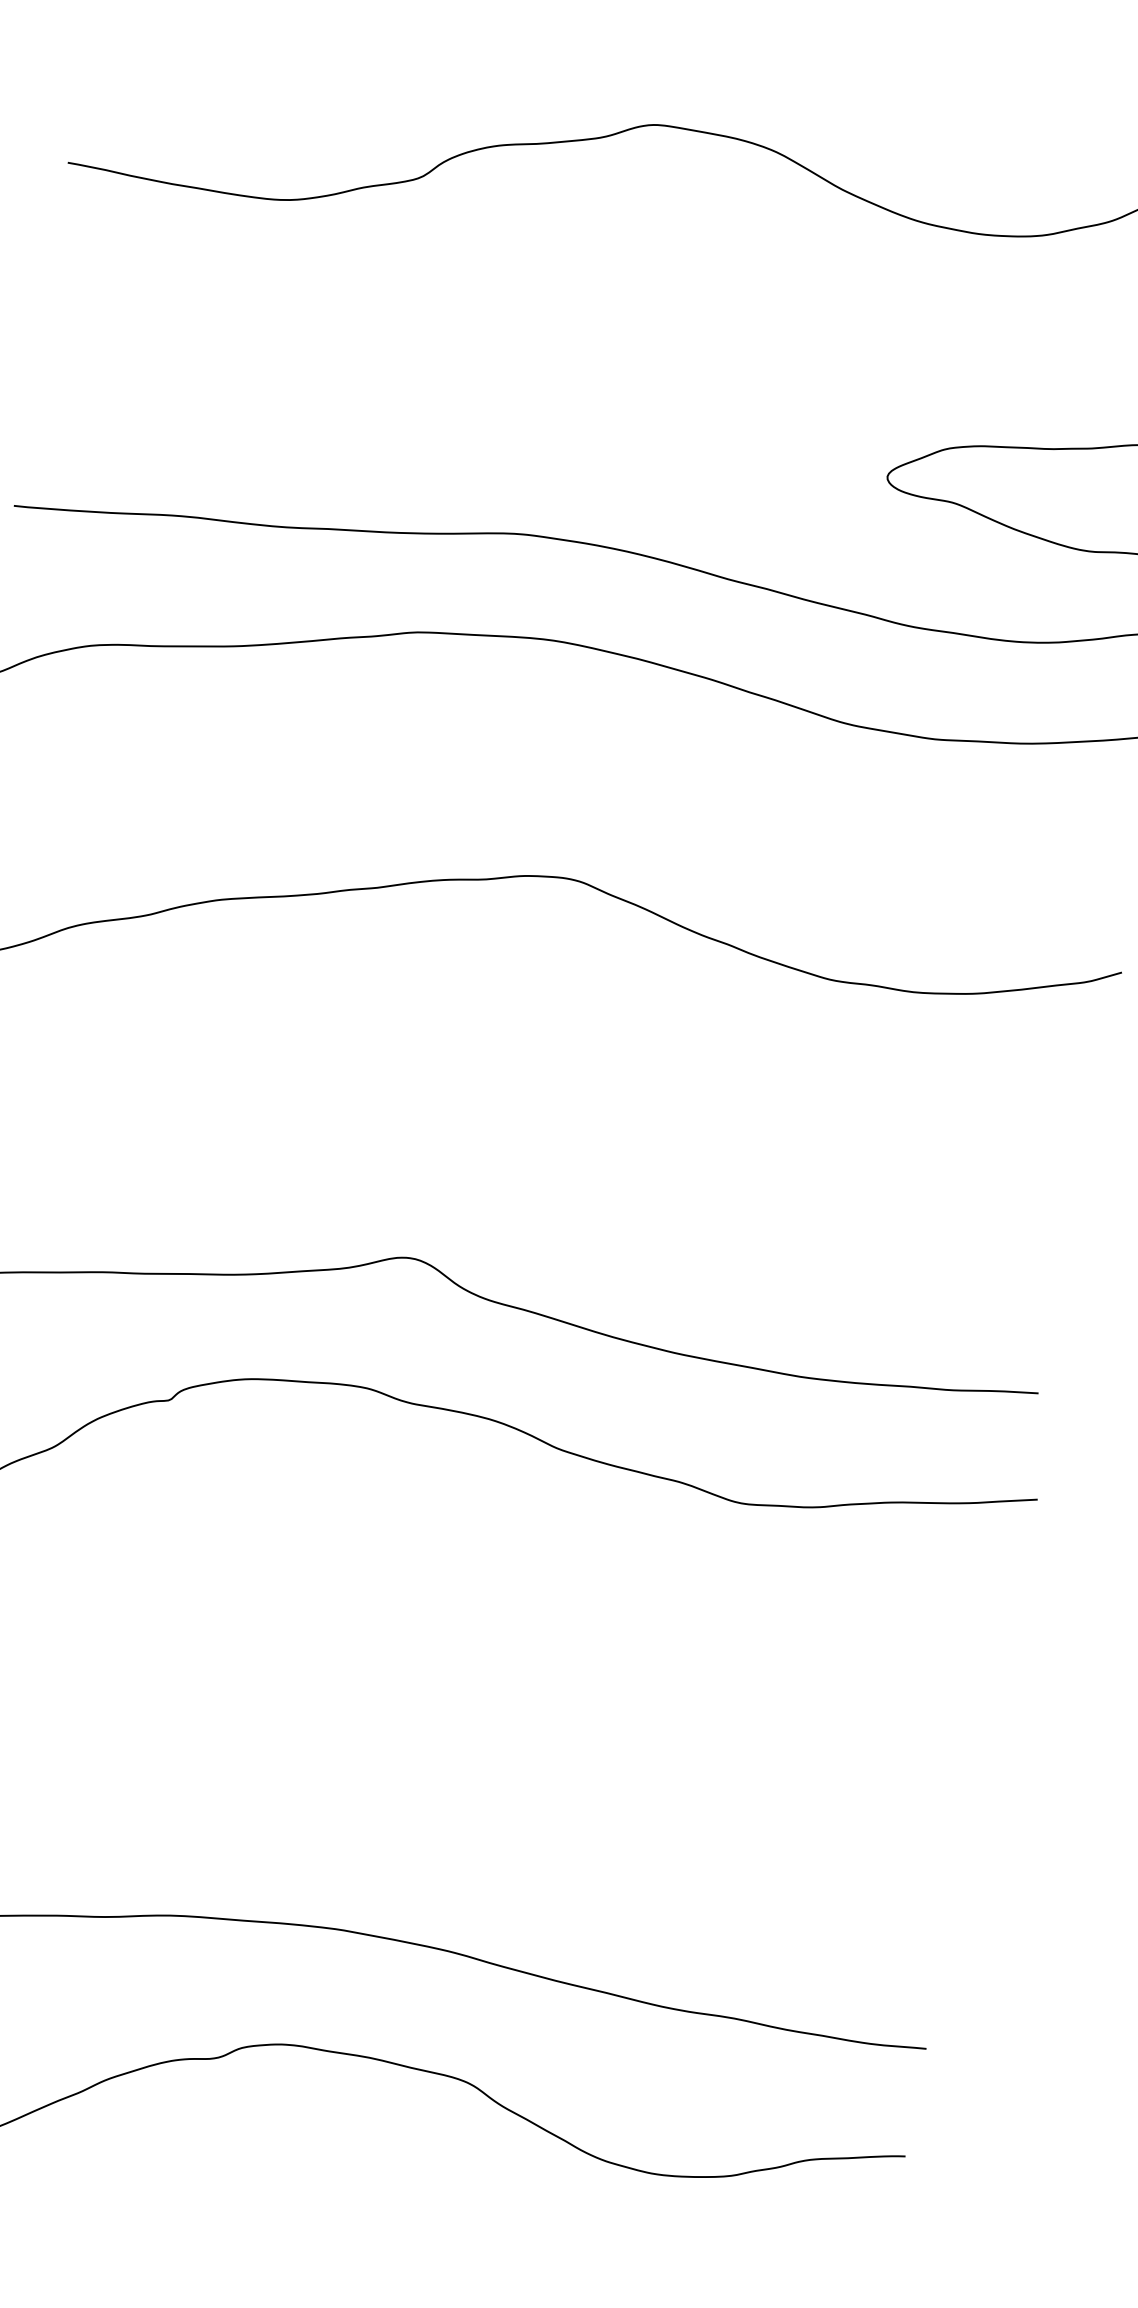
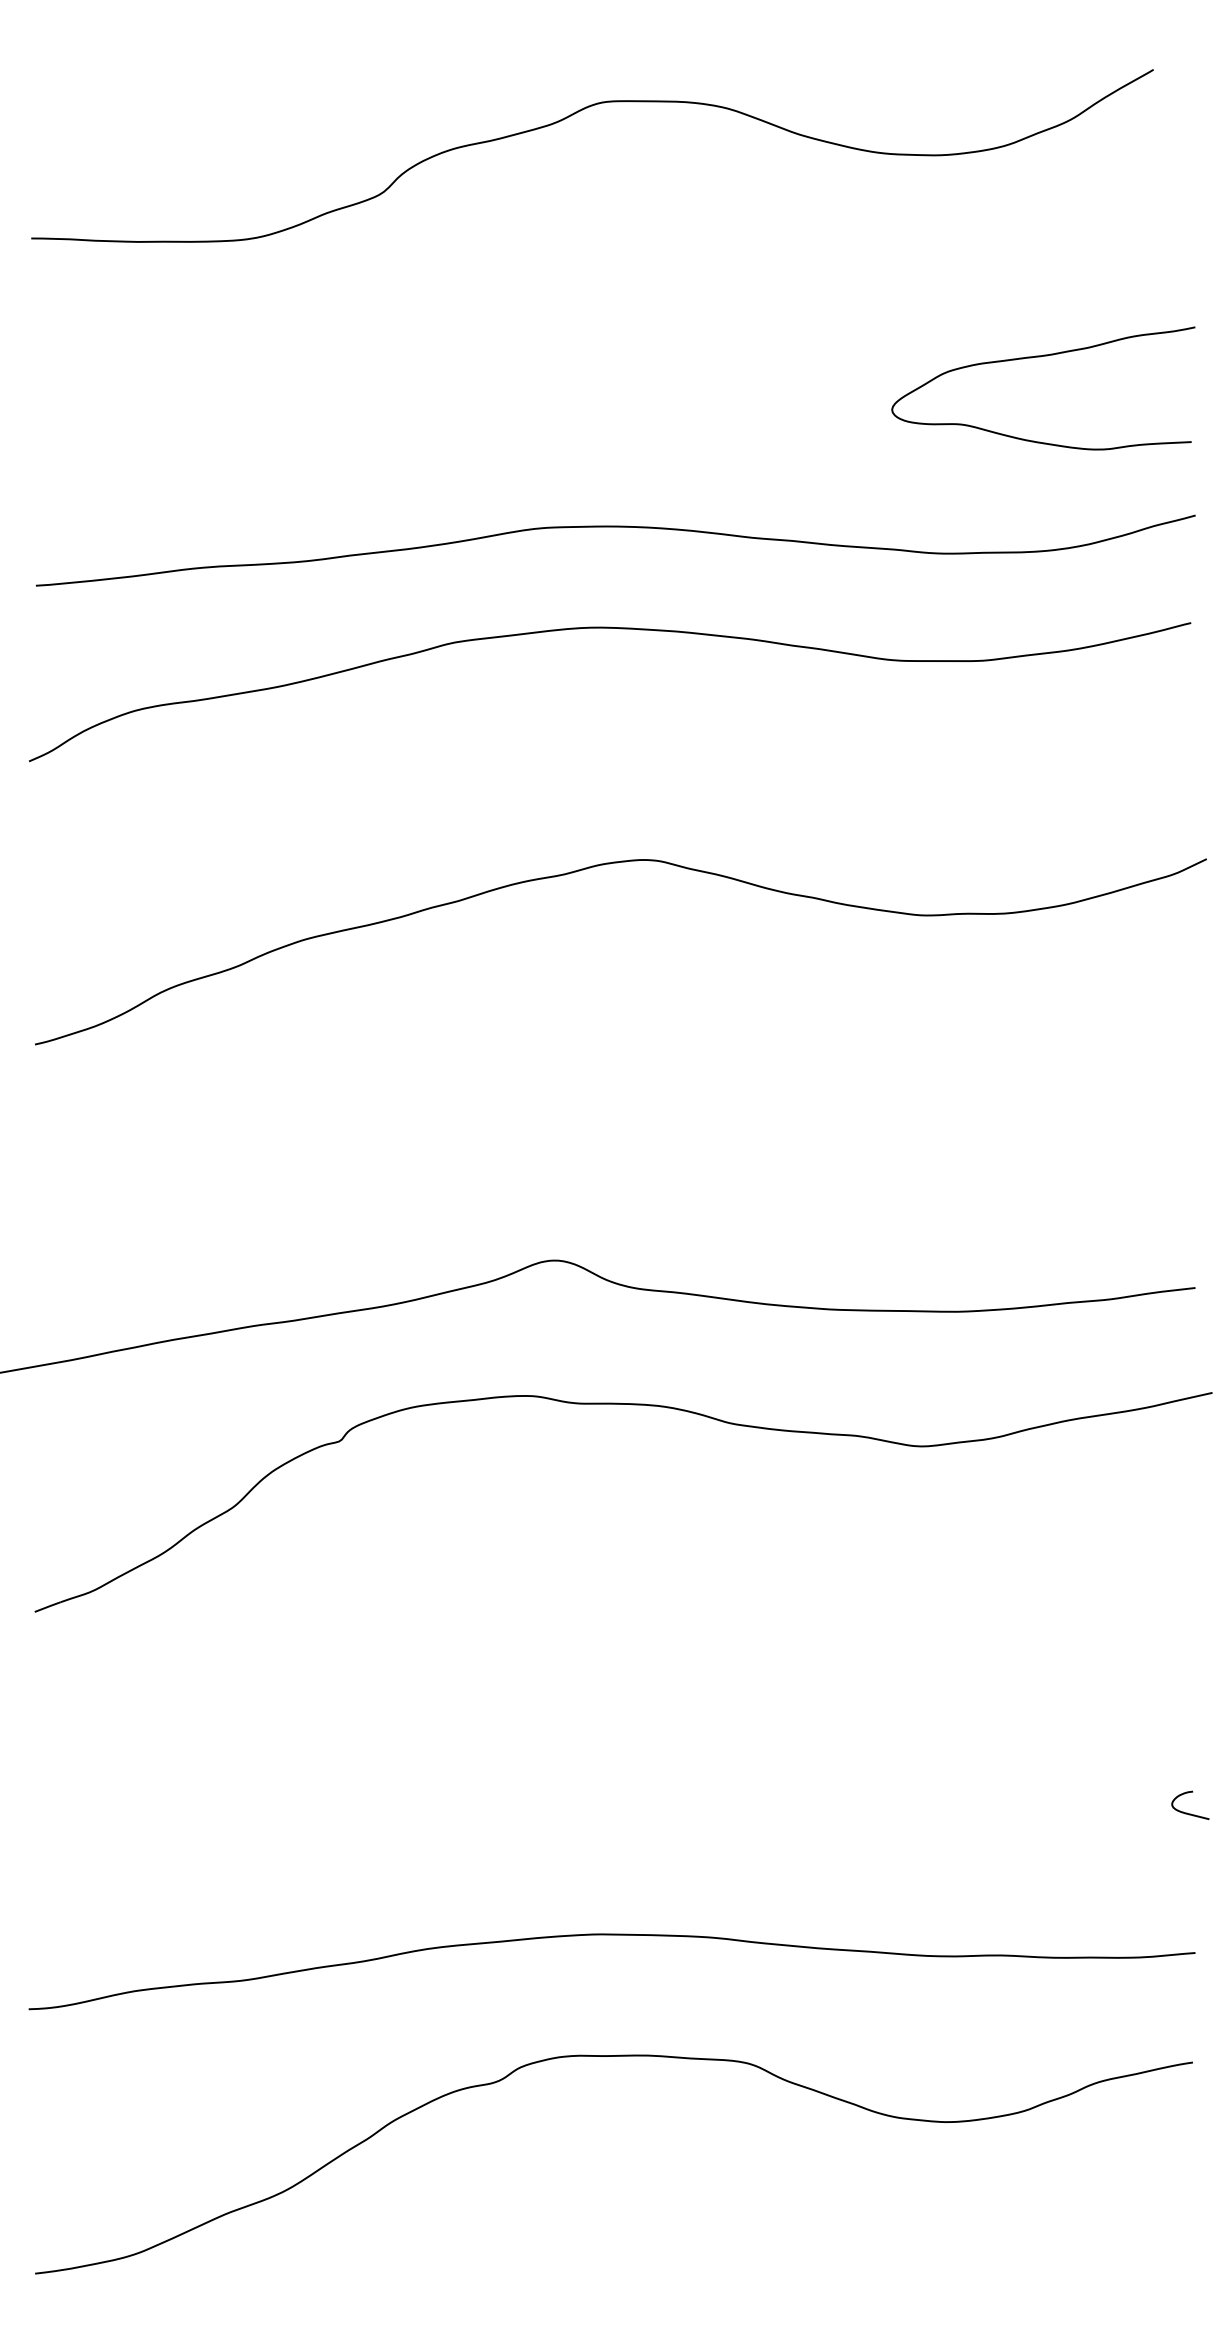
curve: (942, 1909) -> (1187, 1812), added

